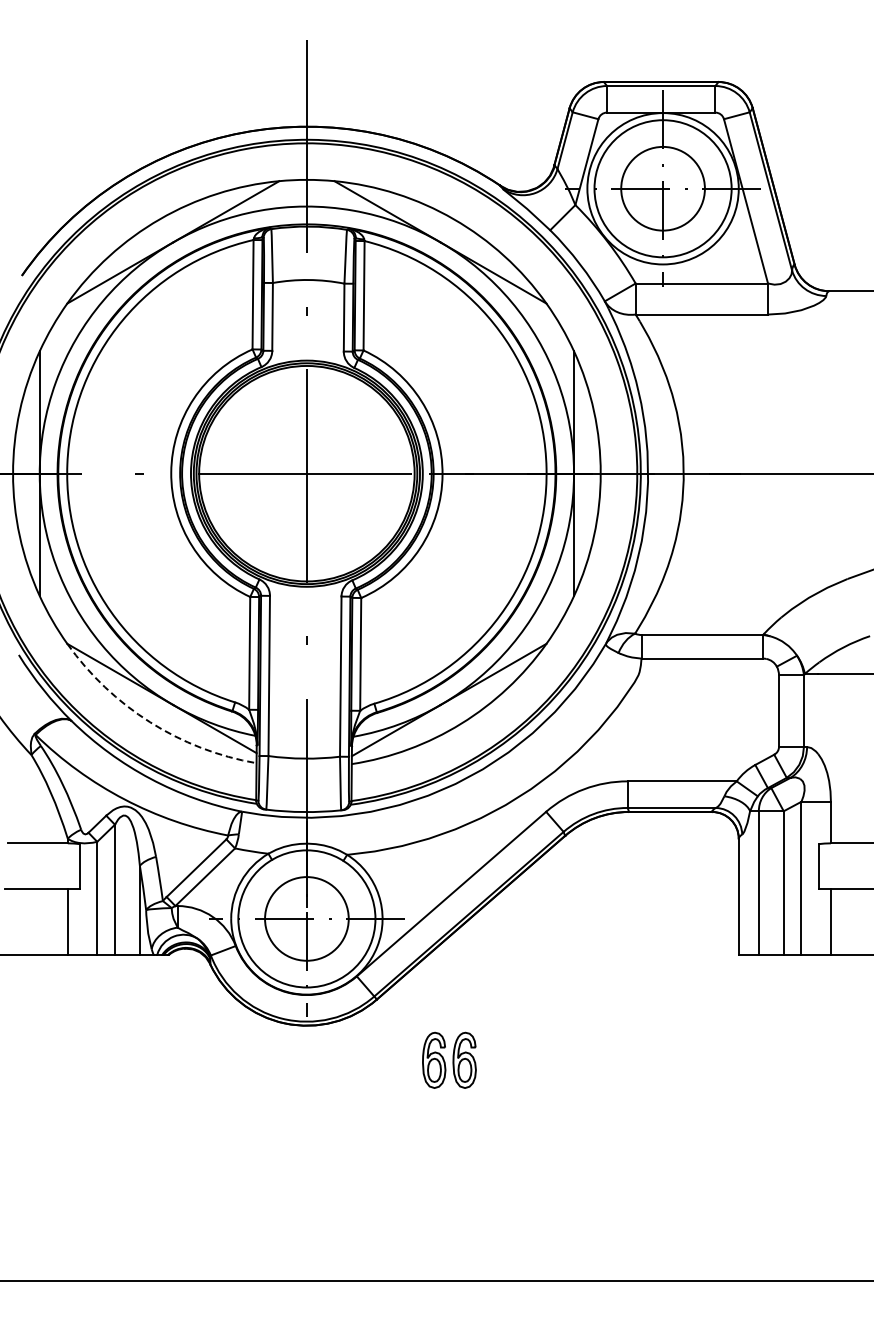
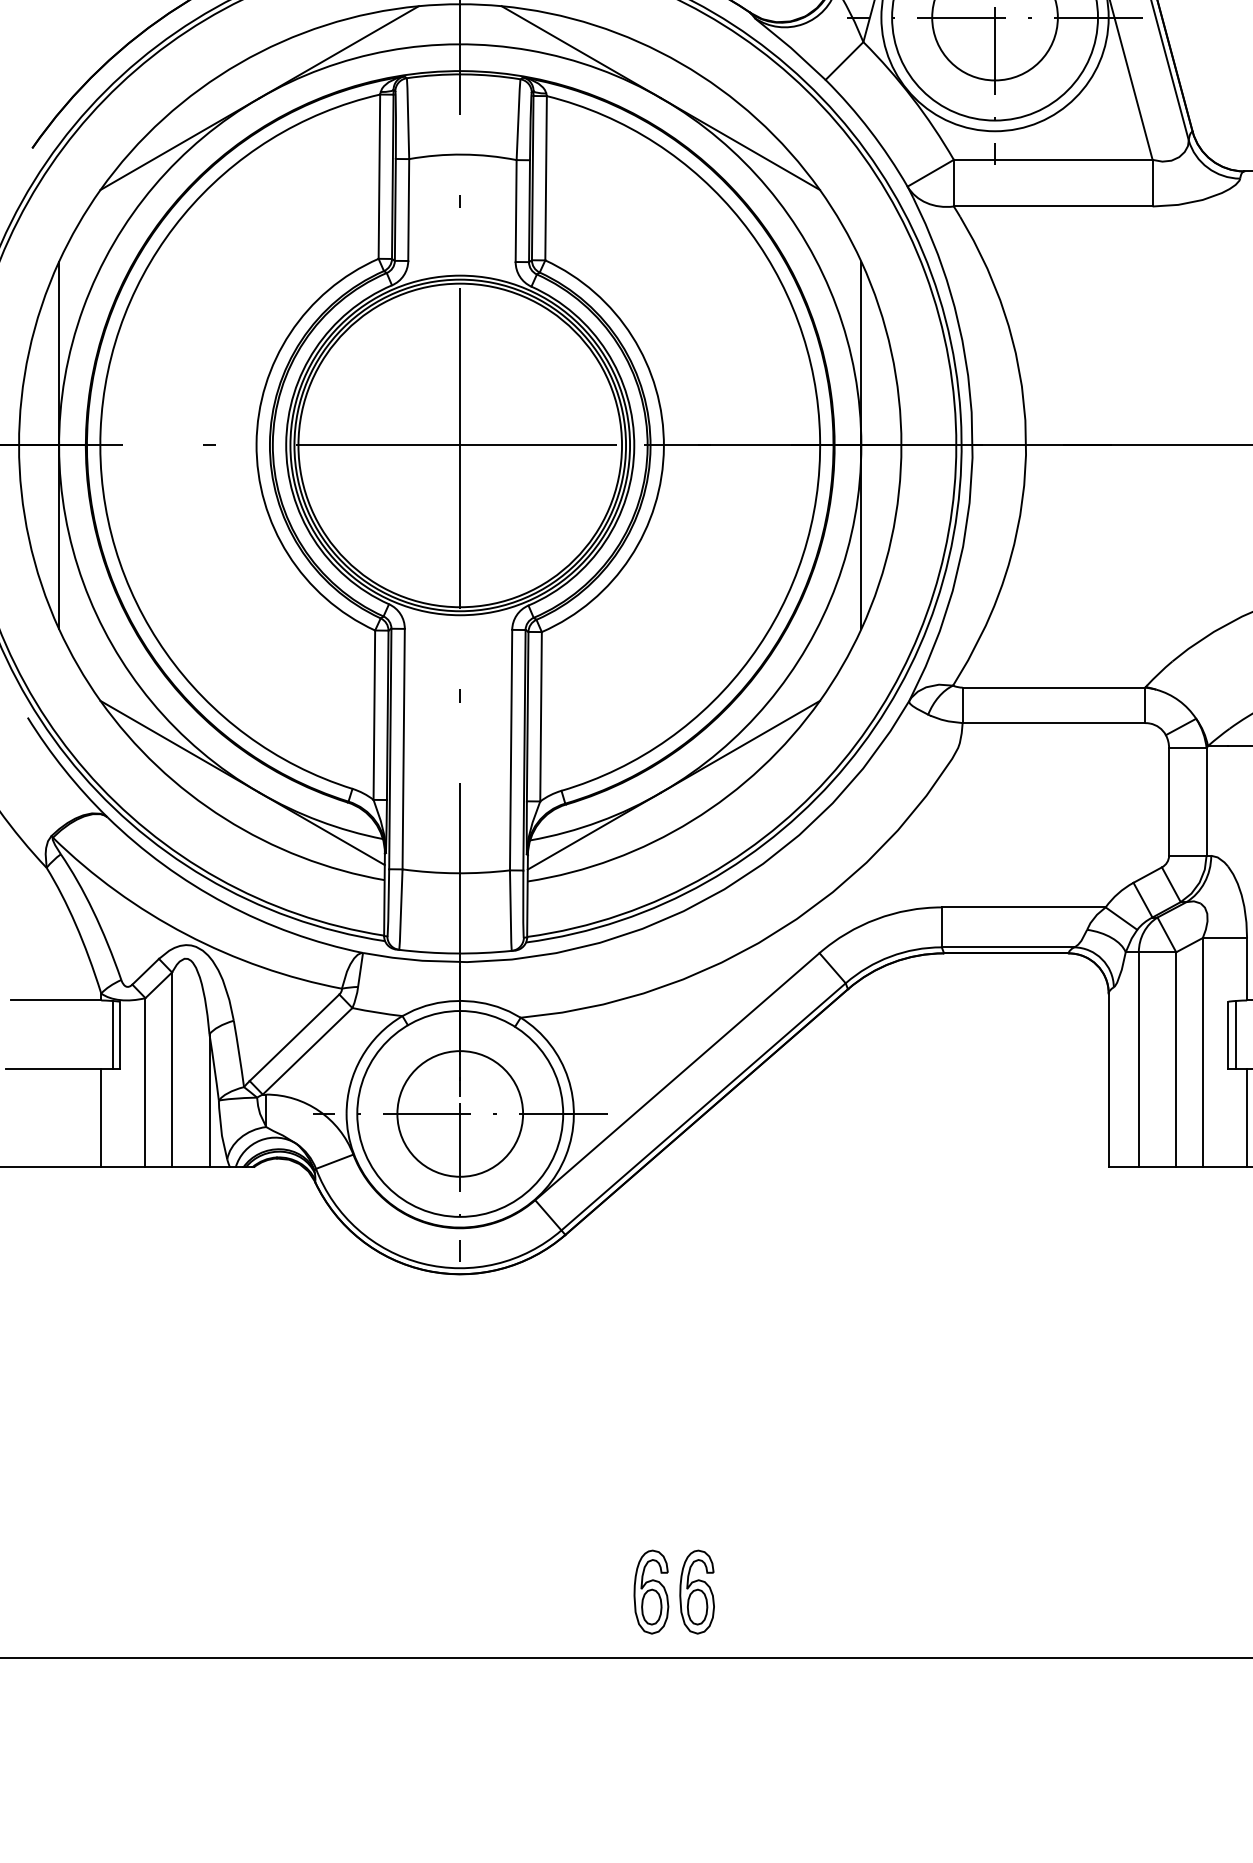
arc: (150, 722) -> (225, 819), dashed -> solid
line: (75, 865) -> (112, 1033), added
line: (823, 865) -> (1235, 1033), added
part: (449, 1059) -> (674, 1590), moved

